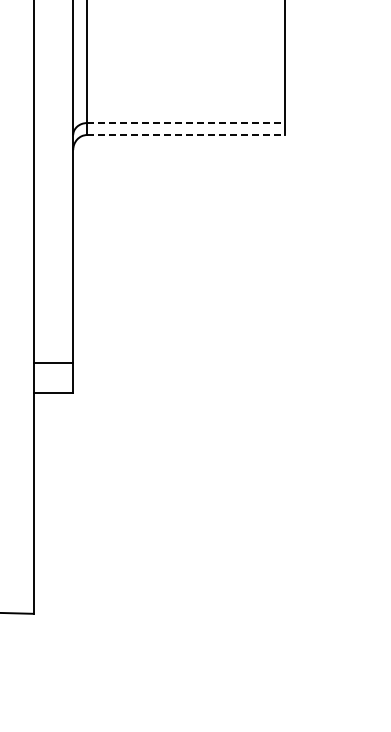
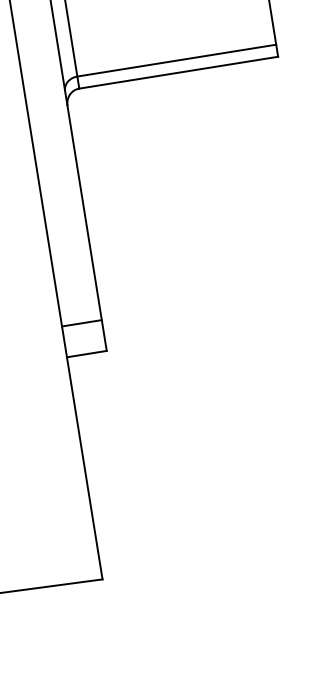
line: (186, 123) -> (177, 61), dashed -> solid
line: (186, 135) -> (179, 73), dashed -> solid

